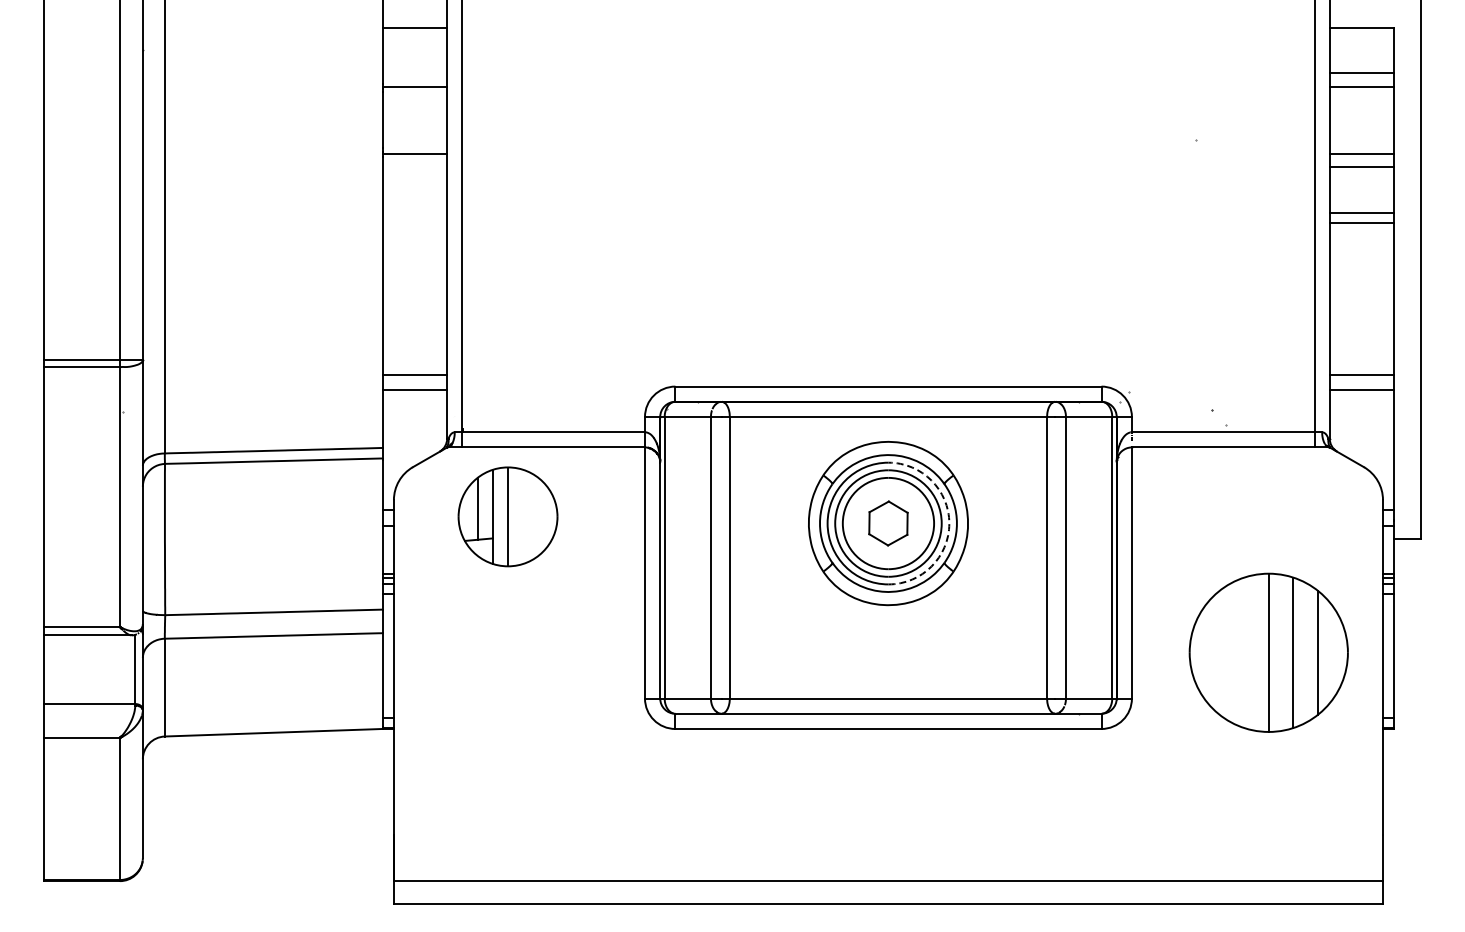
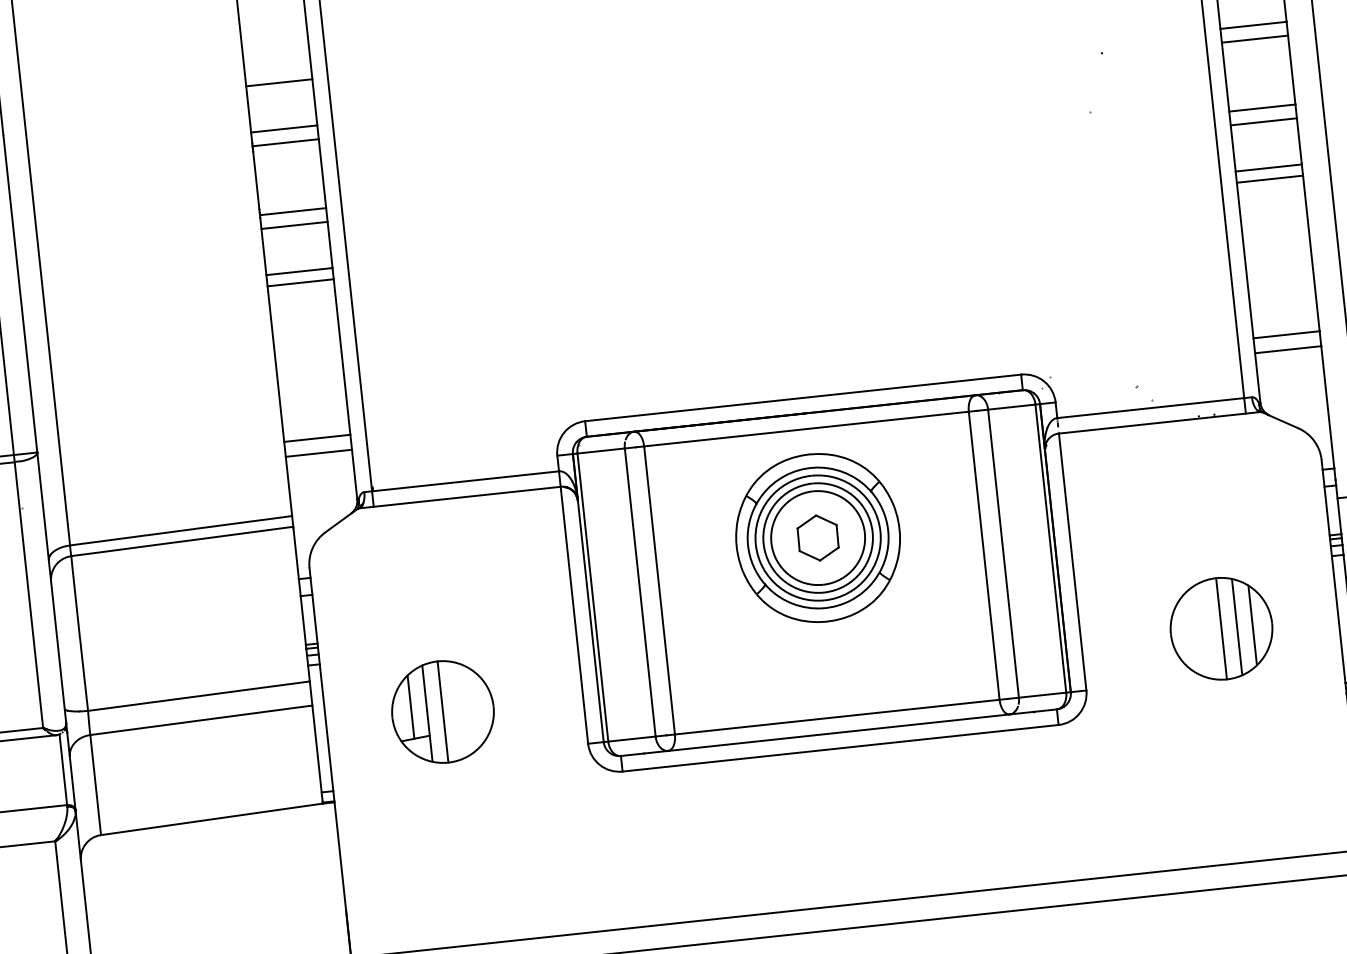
line: (414, 73) -> (283, 129), added
line: (414, 167) -> (294, 225), added
line: (414, 212) -> (299, 271), added
line: (414, 223) -> (300, 282), added
part: (507, 516) -> (442, 711), moved
arc: (949, 523) -> (880, 531), dashed -> solid
part: (1268, 652) -> (1221, 628), size x0.62

